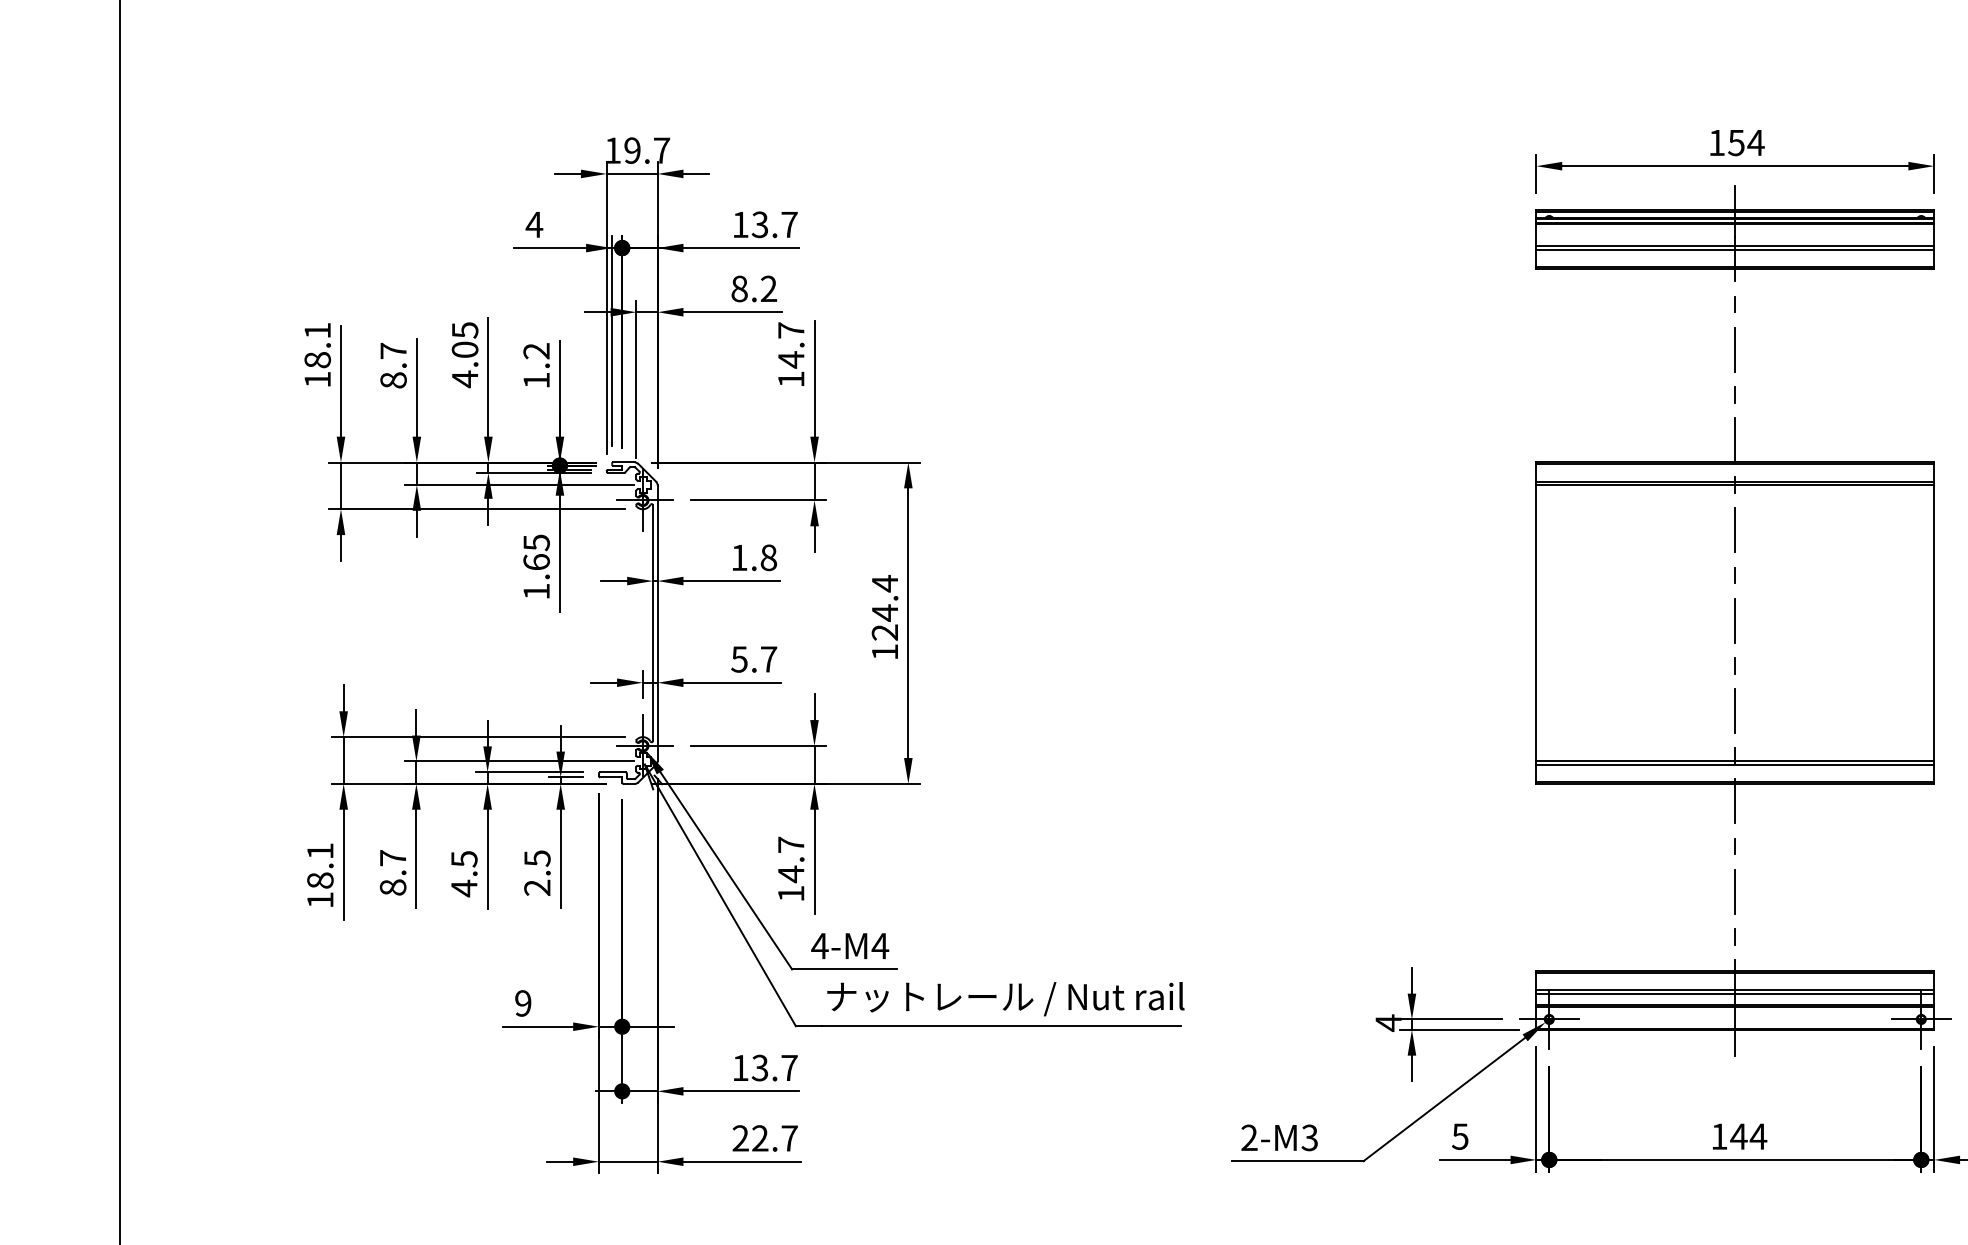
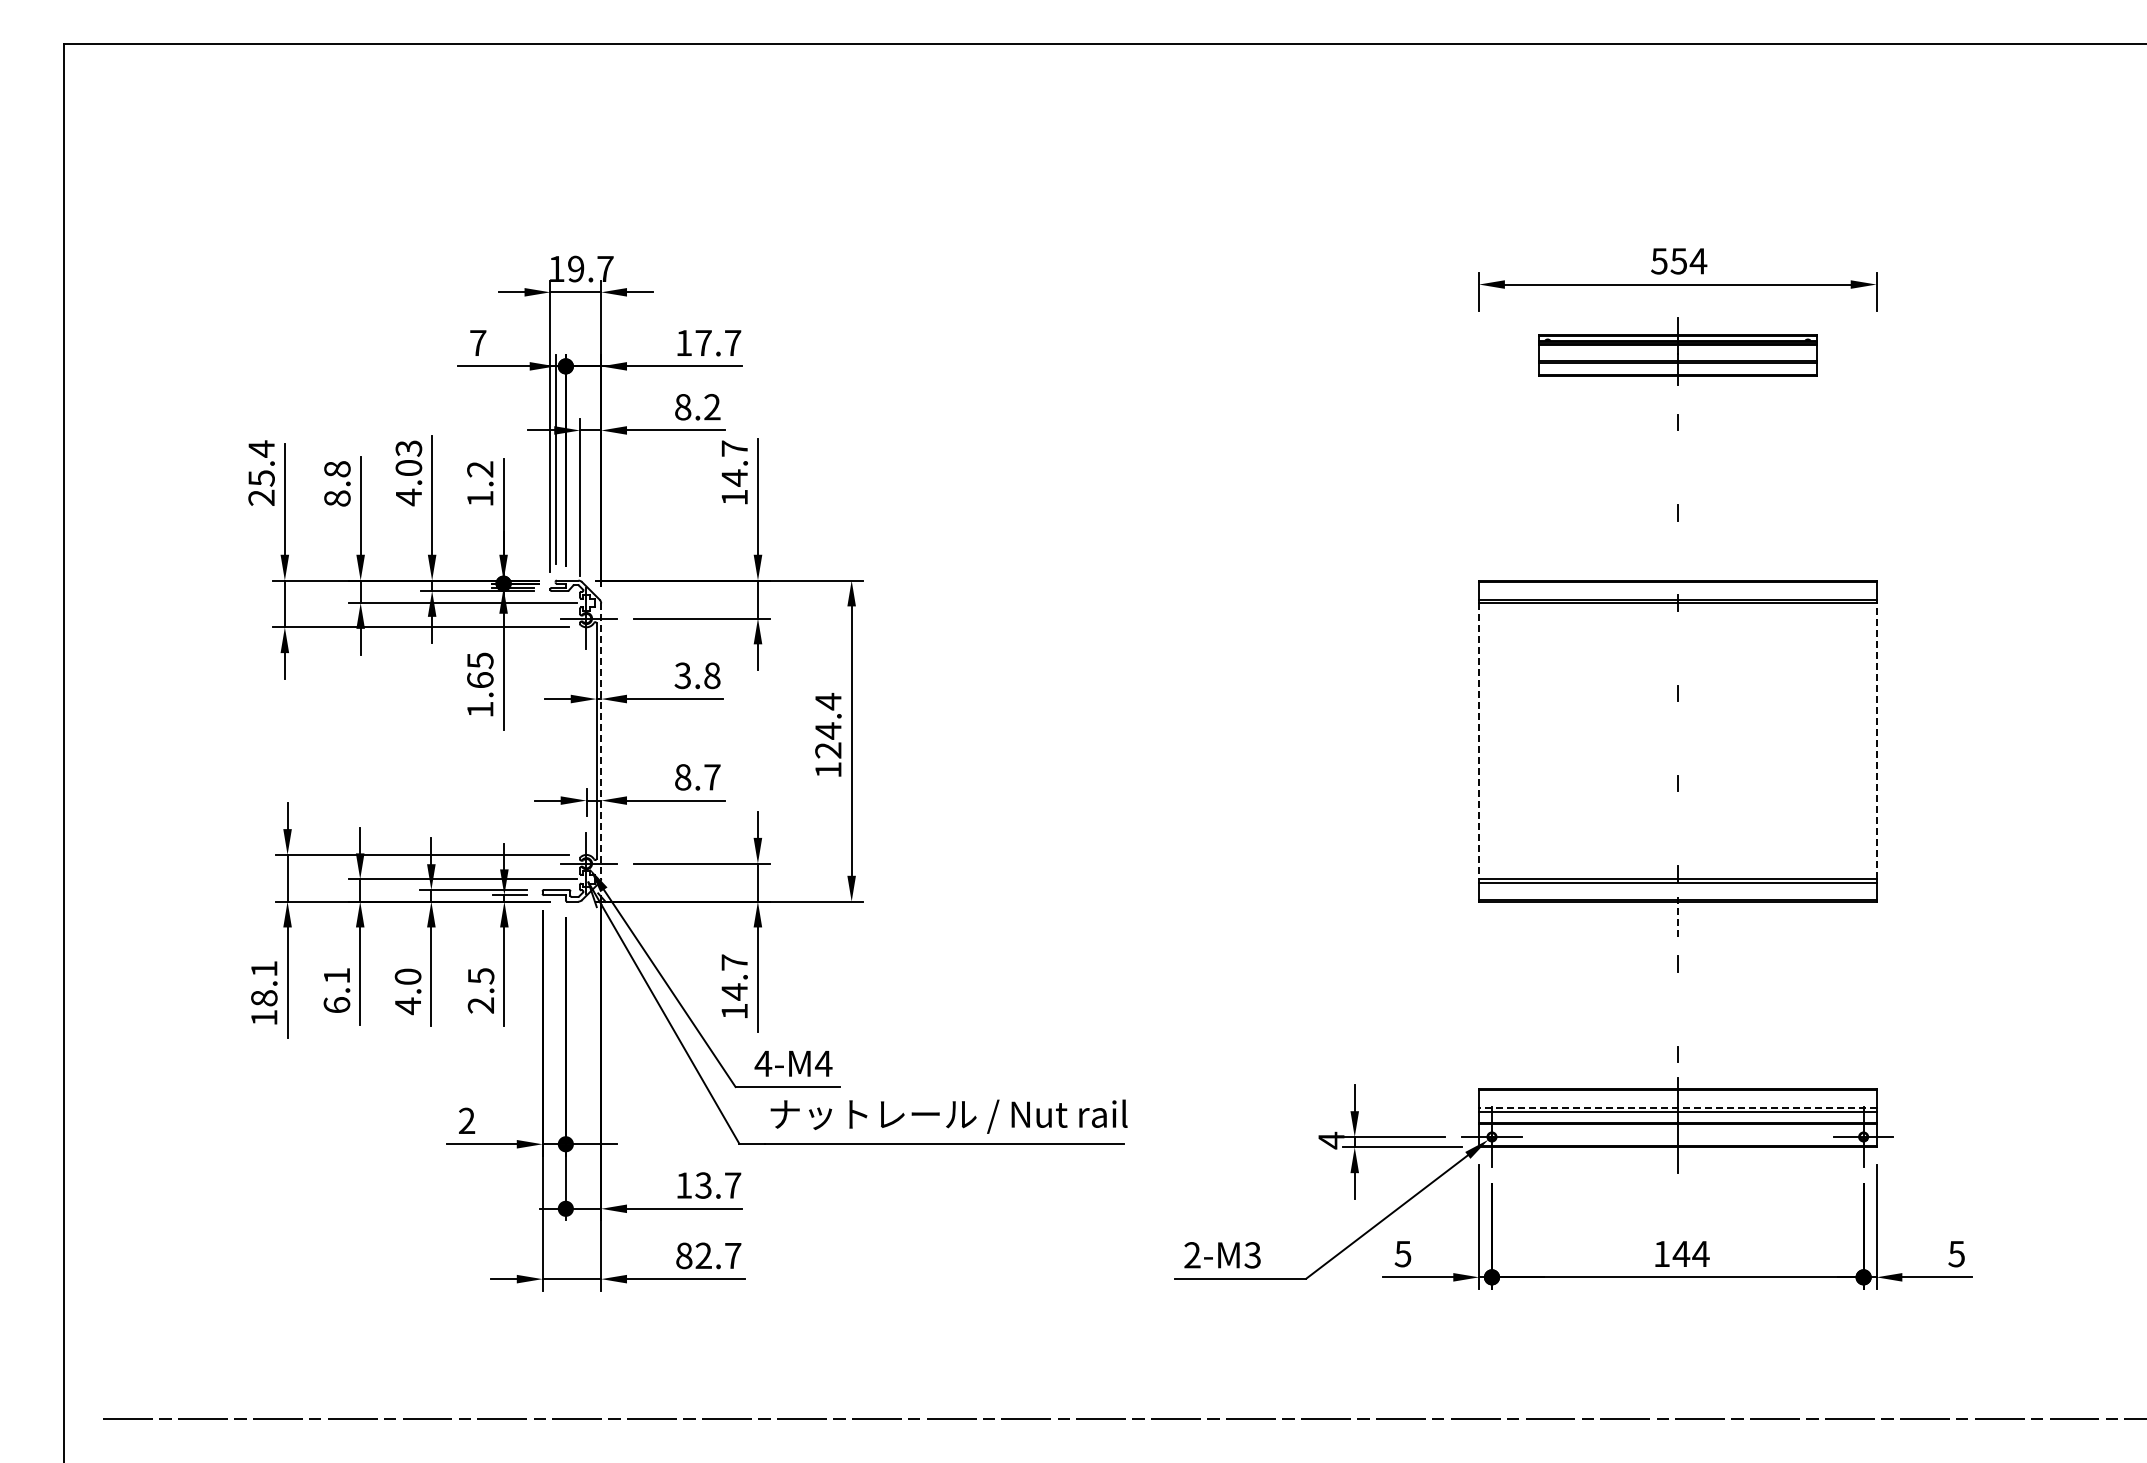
text: (1716, 143) -> (1659, 261), 154 -> 554
text: (533, 224) -> (477, 342), 4 -> 7
text: (760, 224) -> (703, 342), 13.7 -> 17.7
part: (1735, 233) -> (1677, 351), size x0.7
text: (464, 330) -> (408, 448), 4.05 -> 4.03
line: (1735, 349) -> (1677, 467), removed
text: (393, 351) -> (337, 469), 8.7 -> 8.8
text: (317, 354) -> (261, 472), 18.1 -> 25.4
line: (1735, 439) -> (1677, 557), removed
line: (1735, 530) -> (1677, 648), removed
text: (739, 557) -> (682, 675), 1.8 -> 3.8
line: (1735, 620) -> (1677, 738), removed
line: (657, 623) -> (601, 741), solid -> dashed
line: (1536, 623) -> (1479, 741), solid -> dashed
line: (1934, 623) -> (1876, 741), solid -> dashed
text: (739, 659) -> (682, 777), 5.7 -> 8.7
line: (1735, 710) -> (1677, 828), removed
line: (1735, 801) -> (1677, 919), solid -> dashed
text: (463, 858) -> (407, 976), 4.5 -> 4.0
text: (392, 872) -> (336, 990), 8.7 -> 6.1
line: (1735, 891) -> (1677, 1009), removed
line: (1735, 989) -> (1677, 1107), solid -> dashed
text: (523, 1003) -> (467, 1121), 9 -> 2
text: (741, 1138) -> (684, 1255), 22.7 -> 82.7

